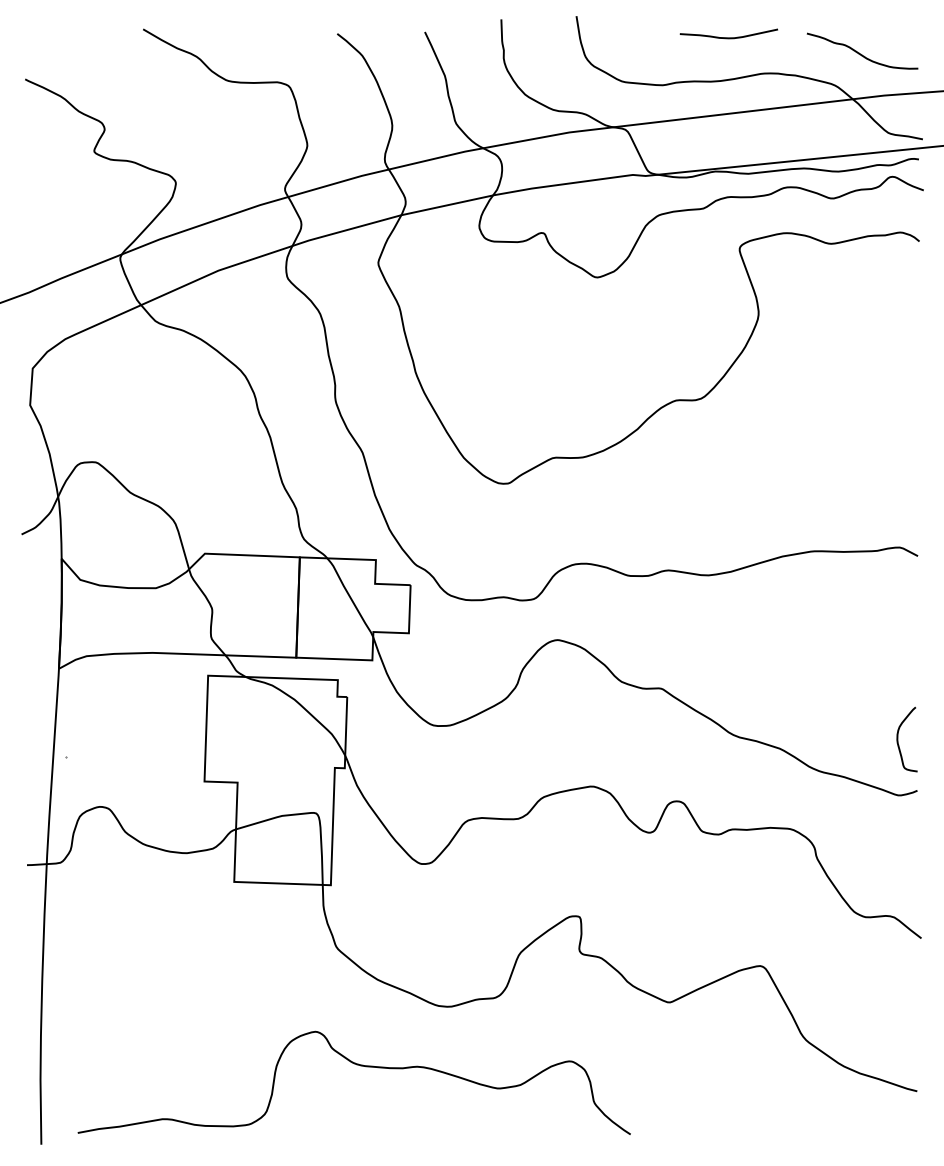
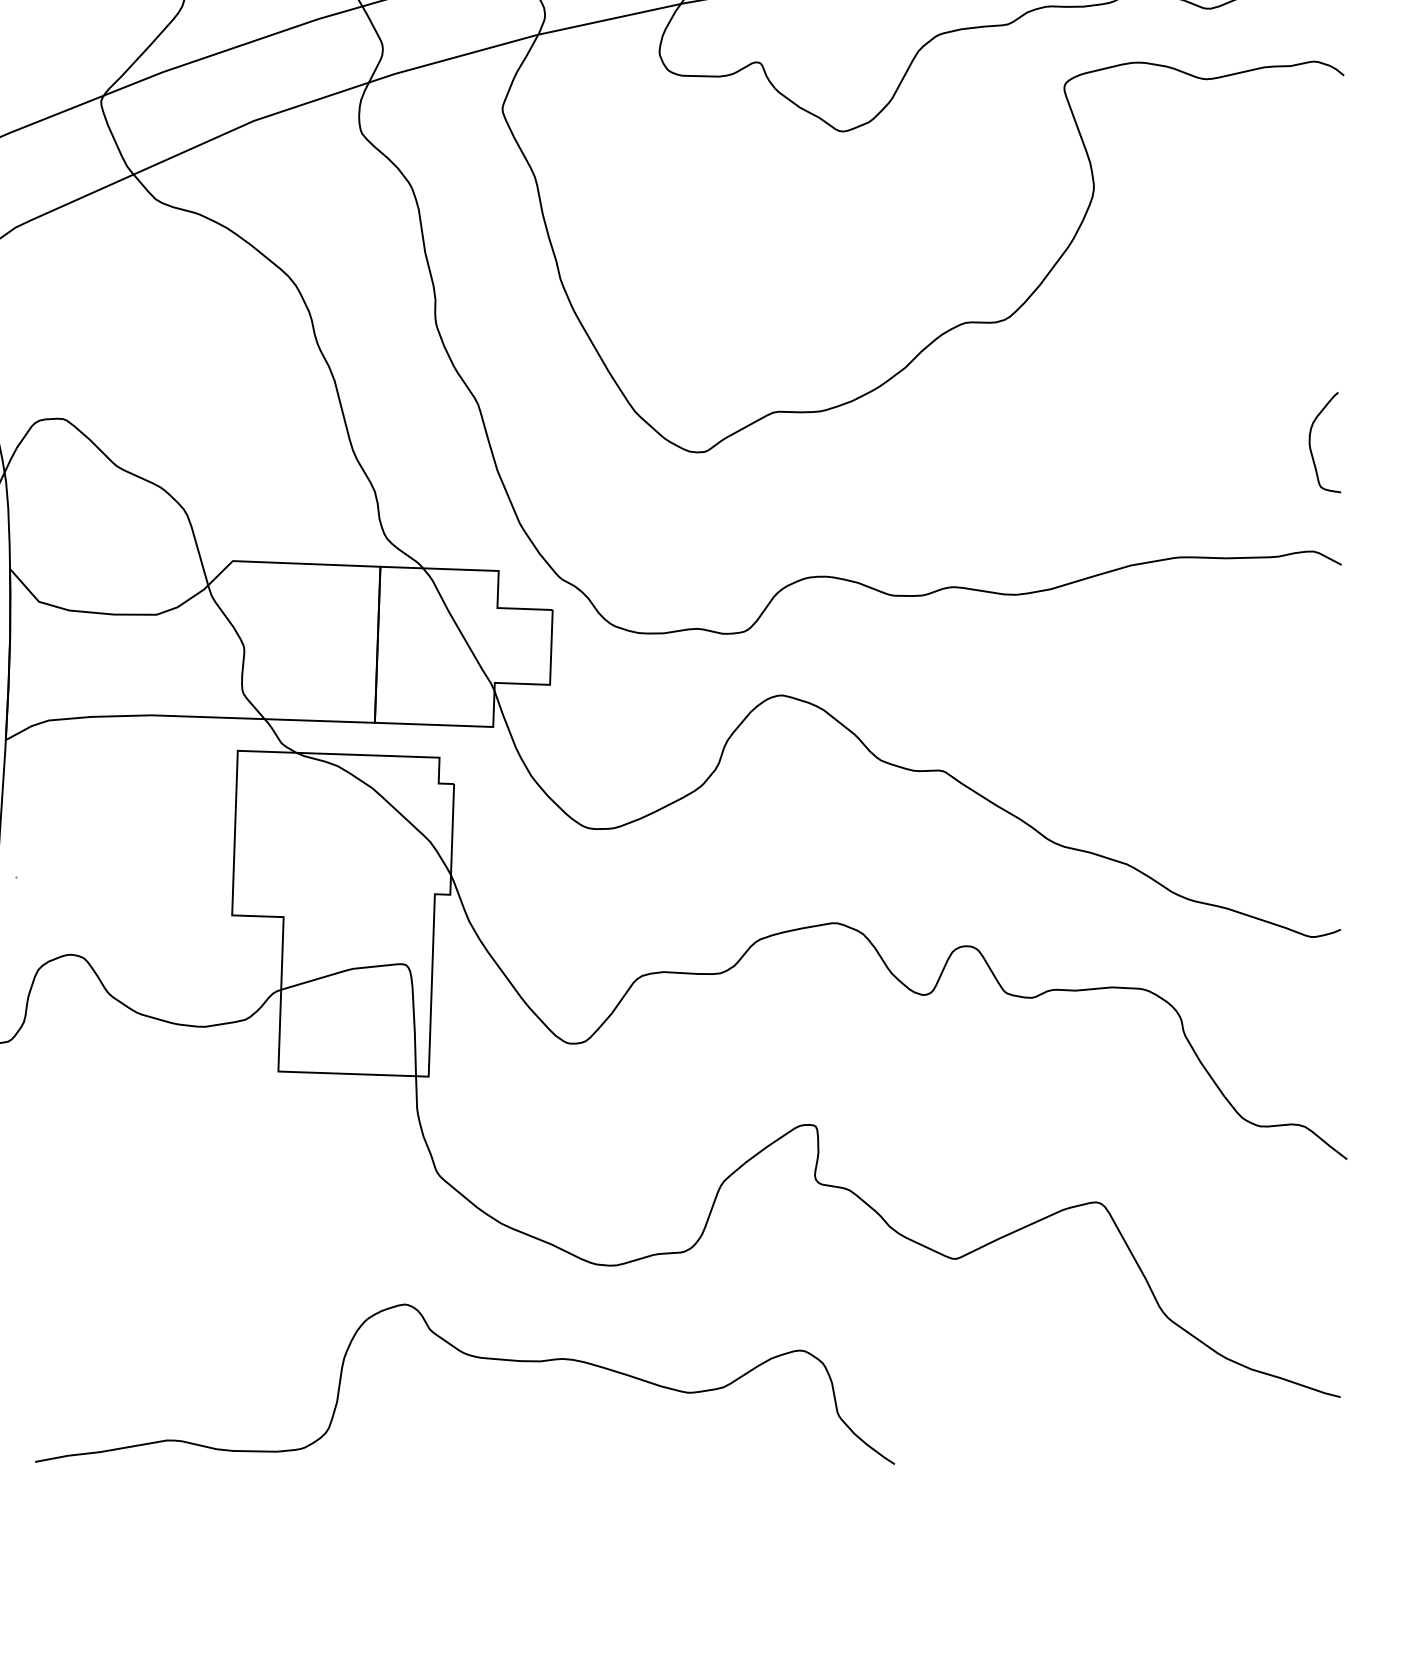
curve: (898, 739) -> (1311, 442), moved

